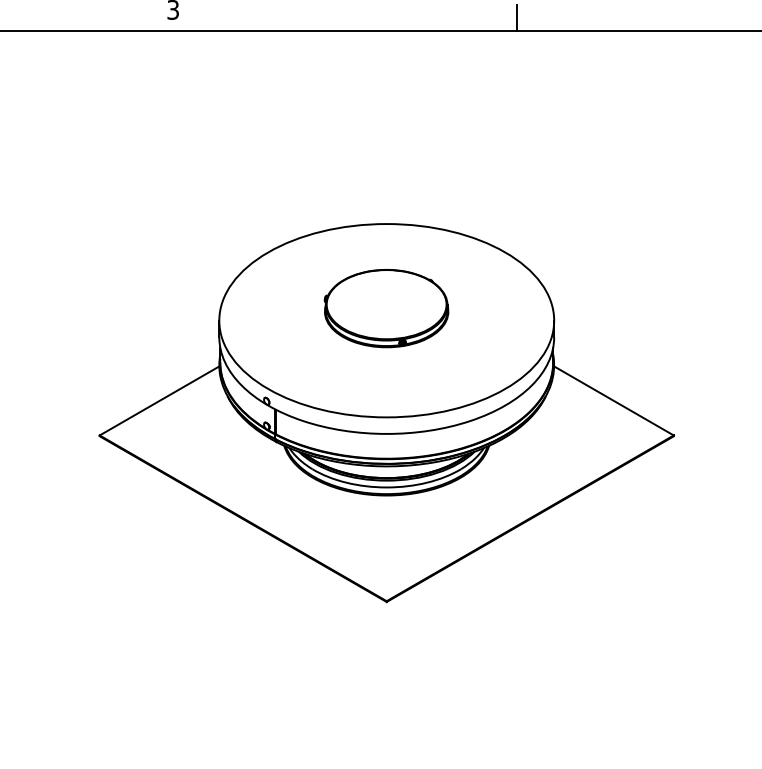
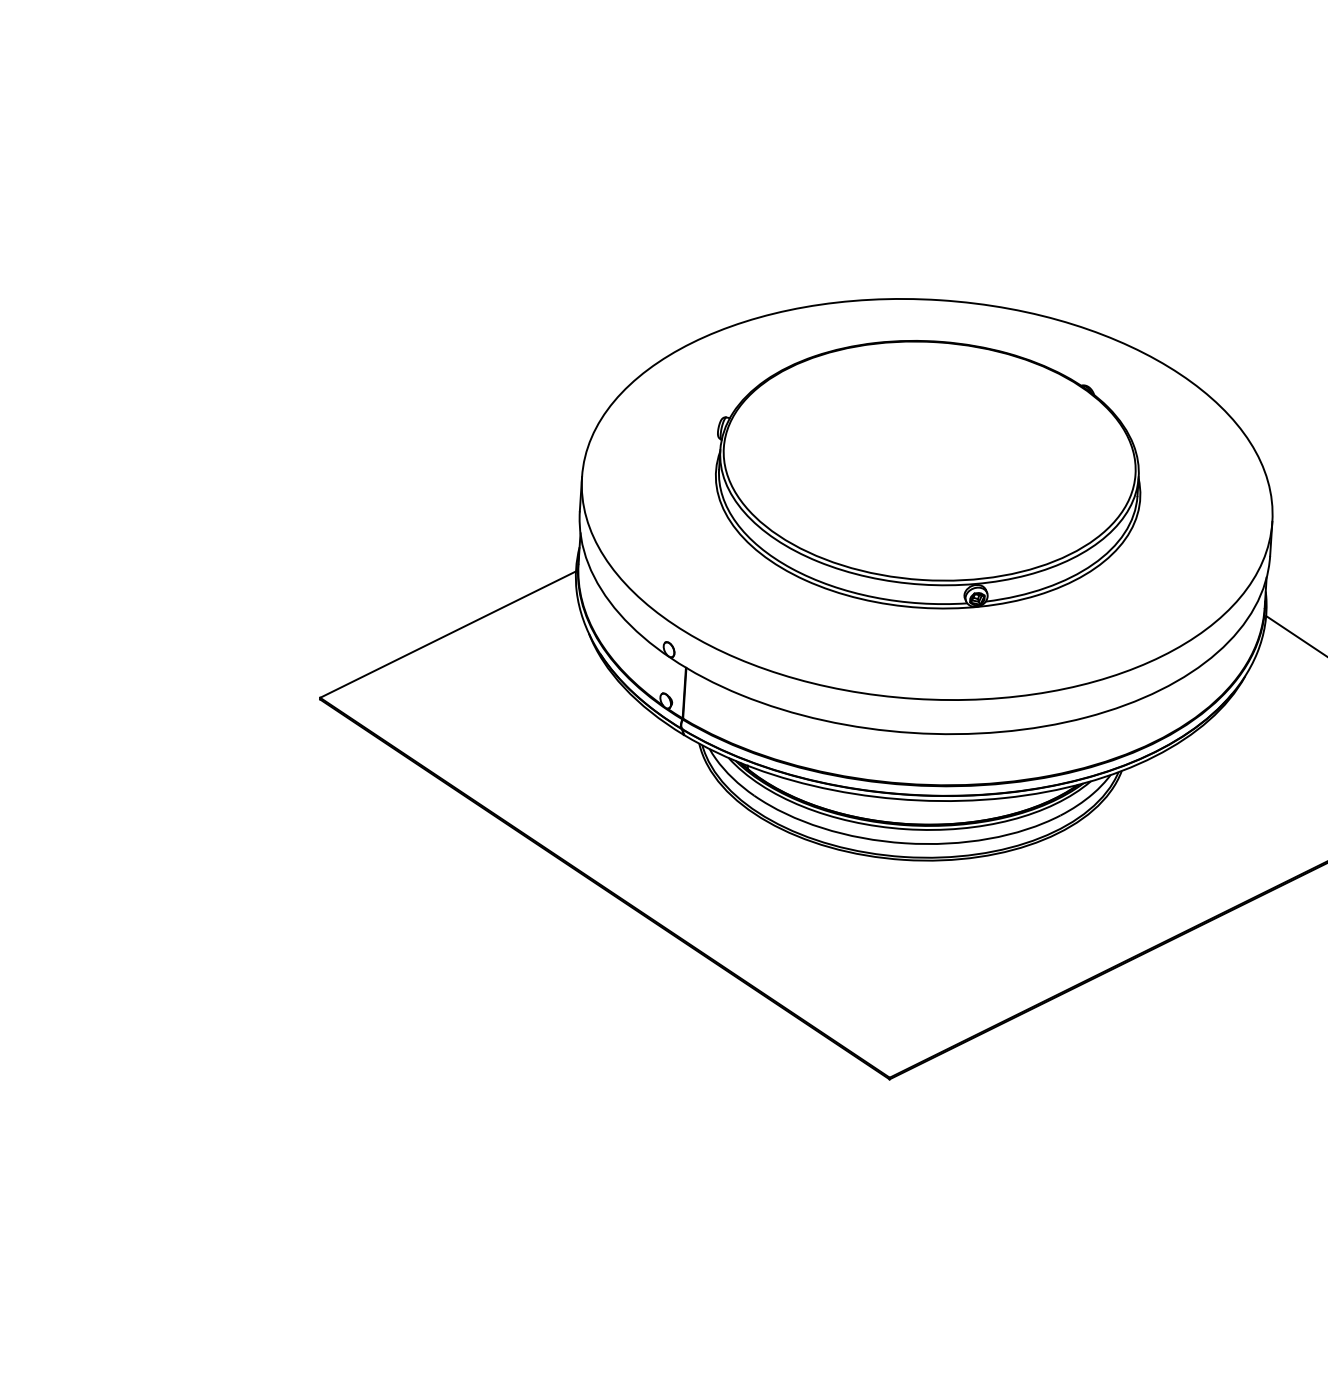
part: (386, 308) -> (928, 474), size x1.67

